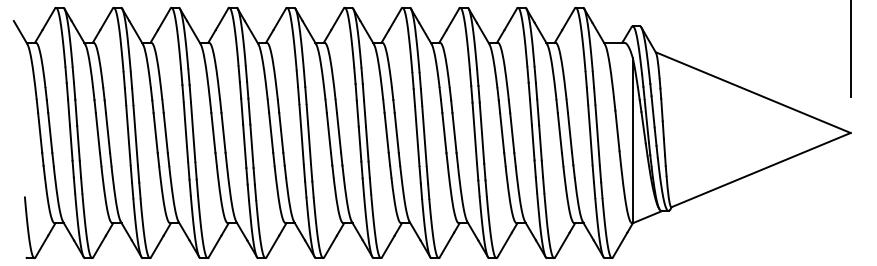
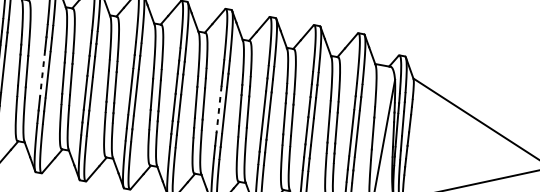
line: (186, 133) -> (42, 74), solid -> dashed
line: (417, 136) -> (219, 109), solid -> dashed

